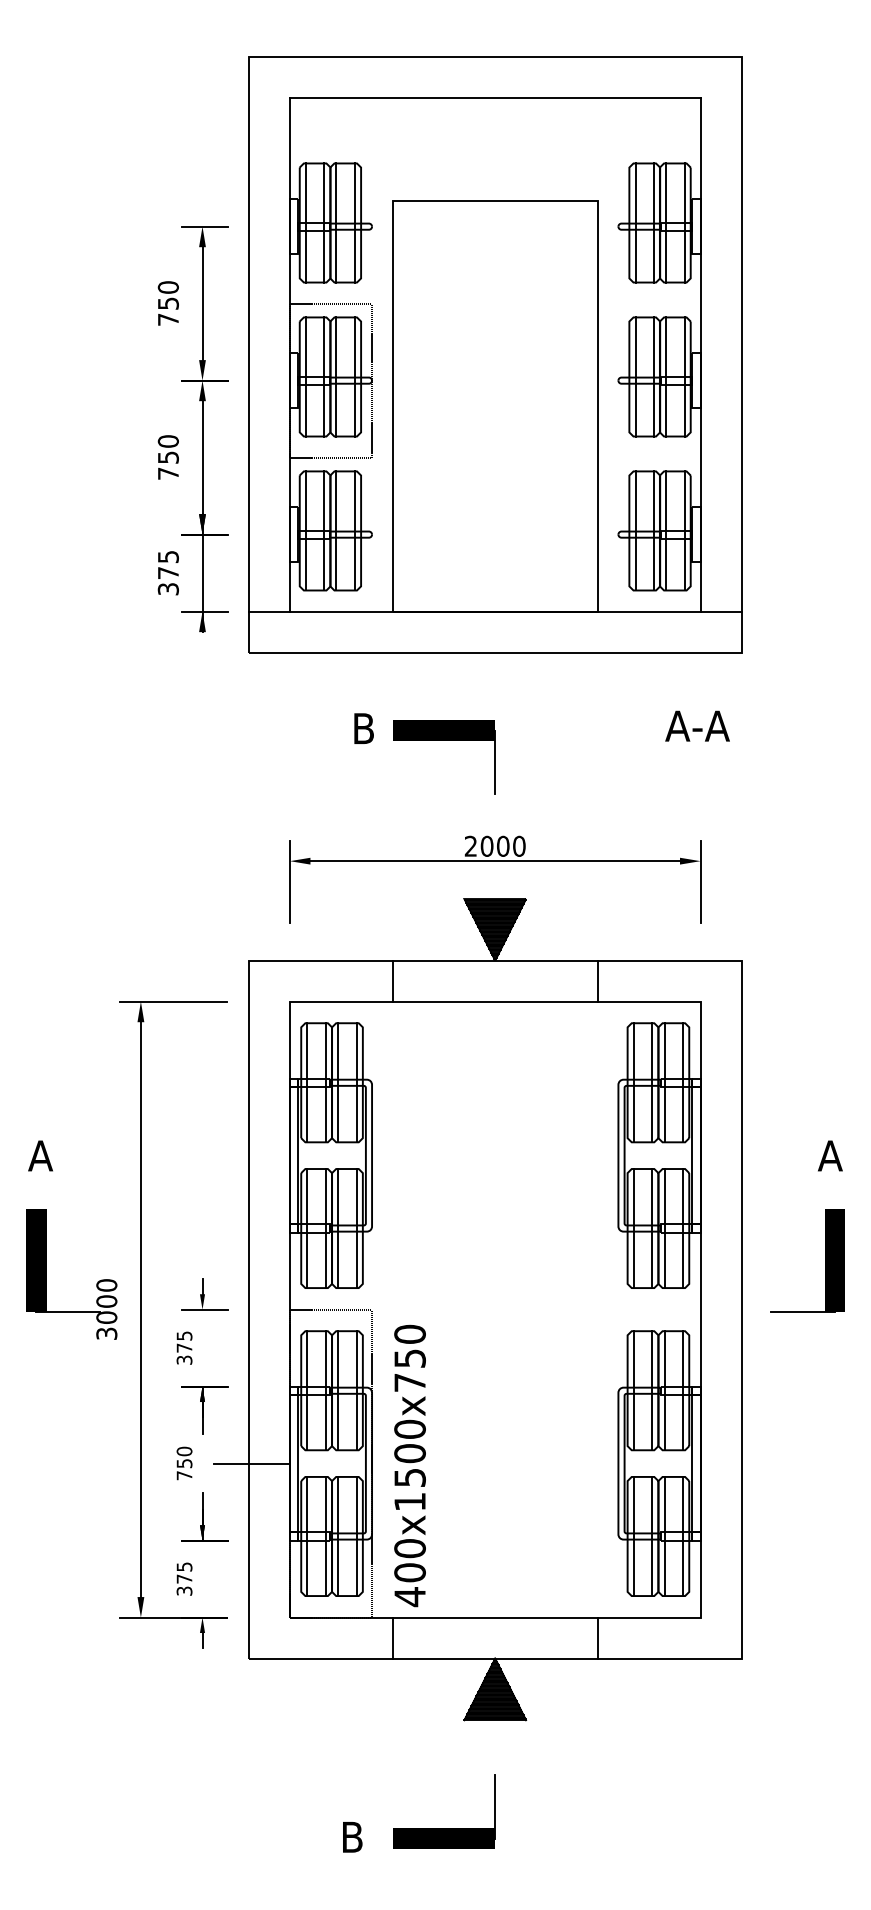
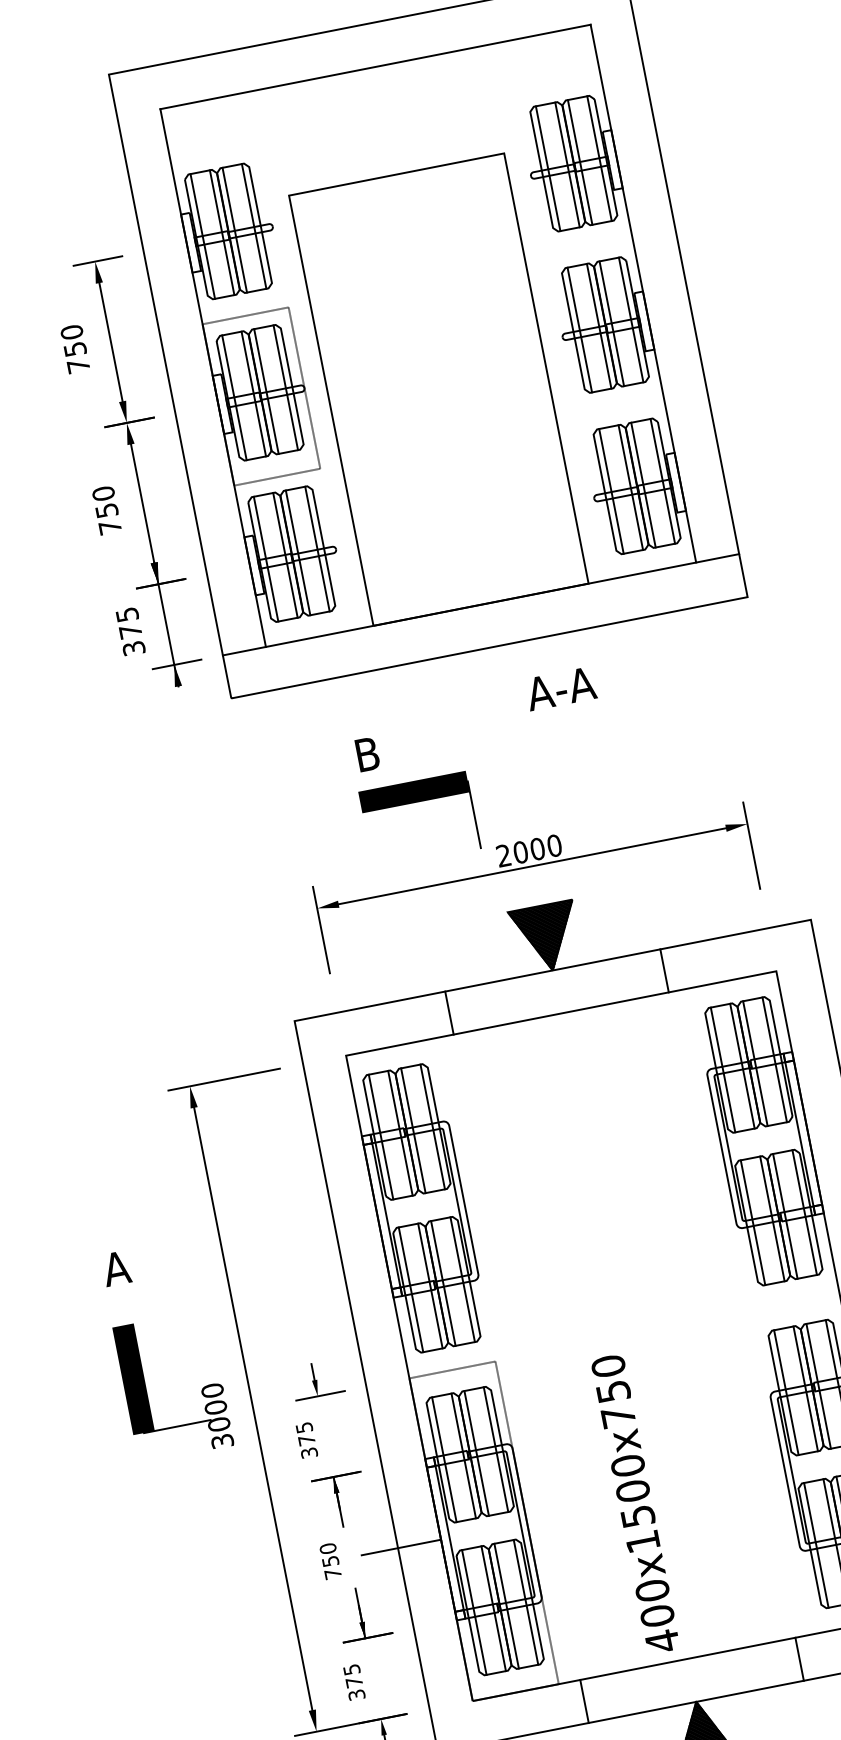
text: (697, 725) -> (560, 688), moved
part: (444, 740) -> (416, 802), moved
text: (409, 1465) -> (634, 1503), moved

